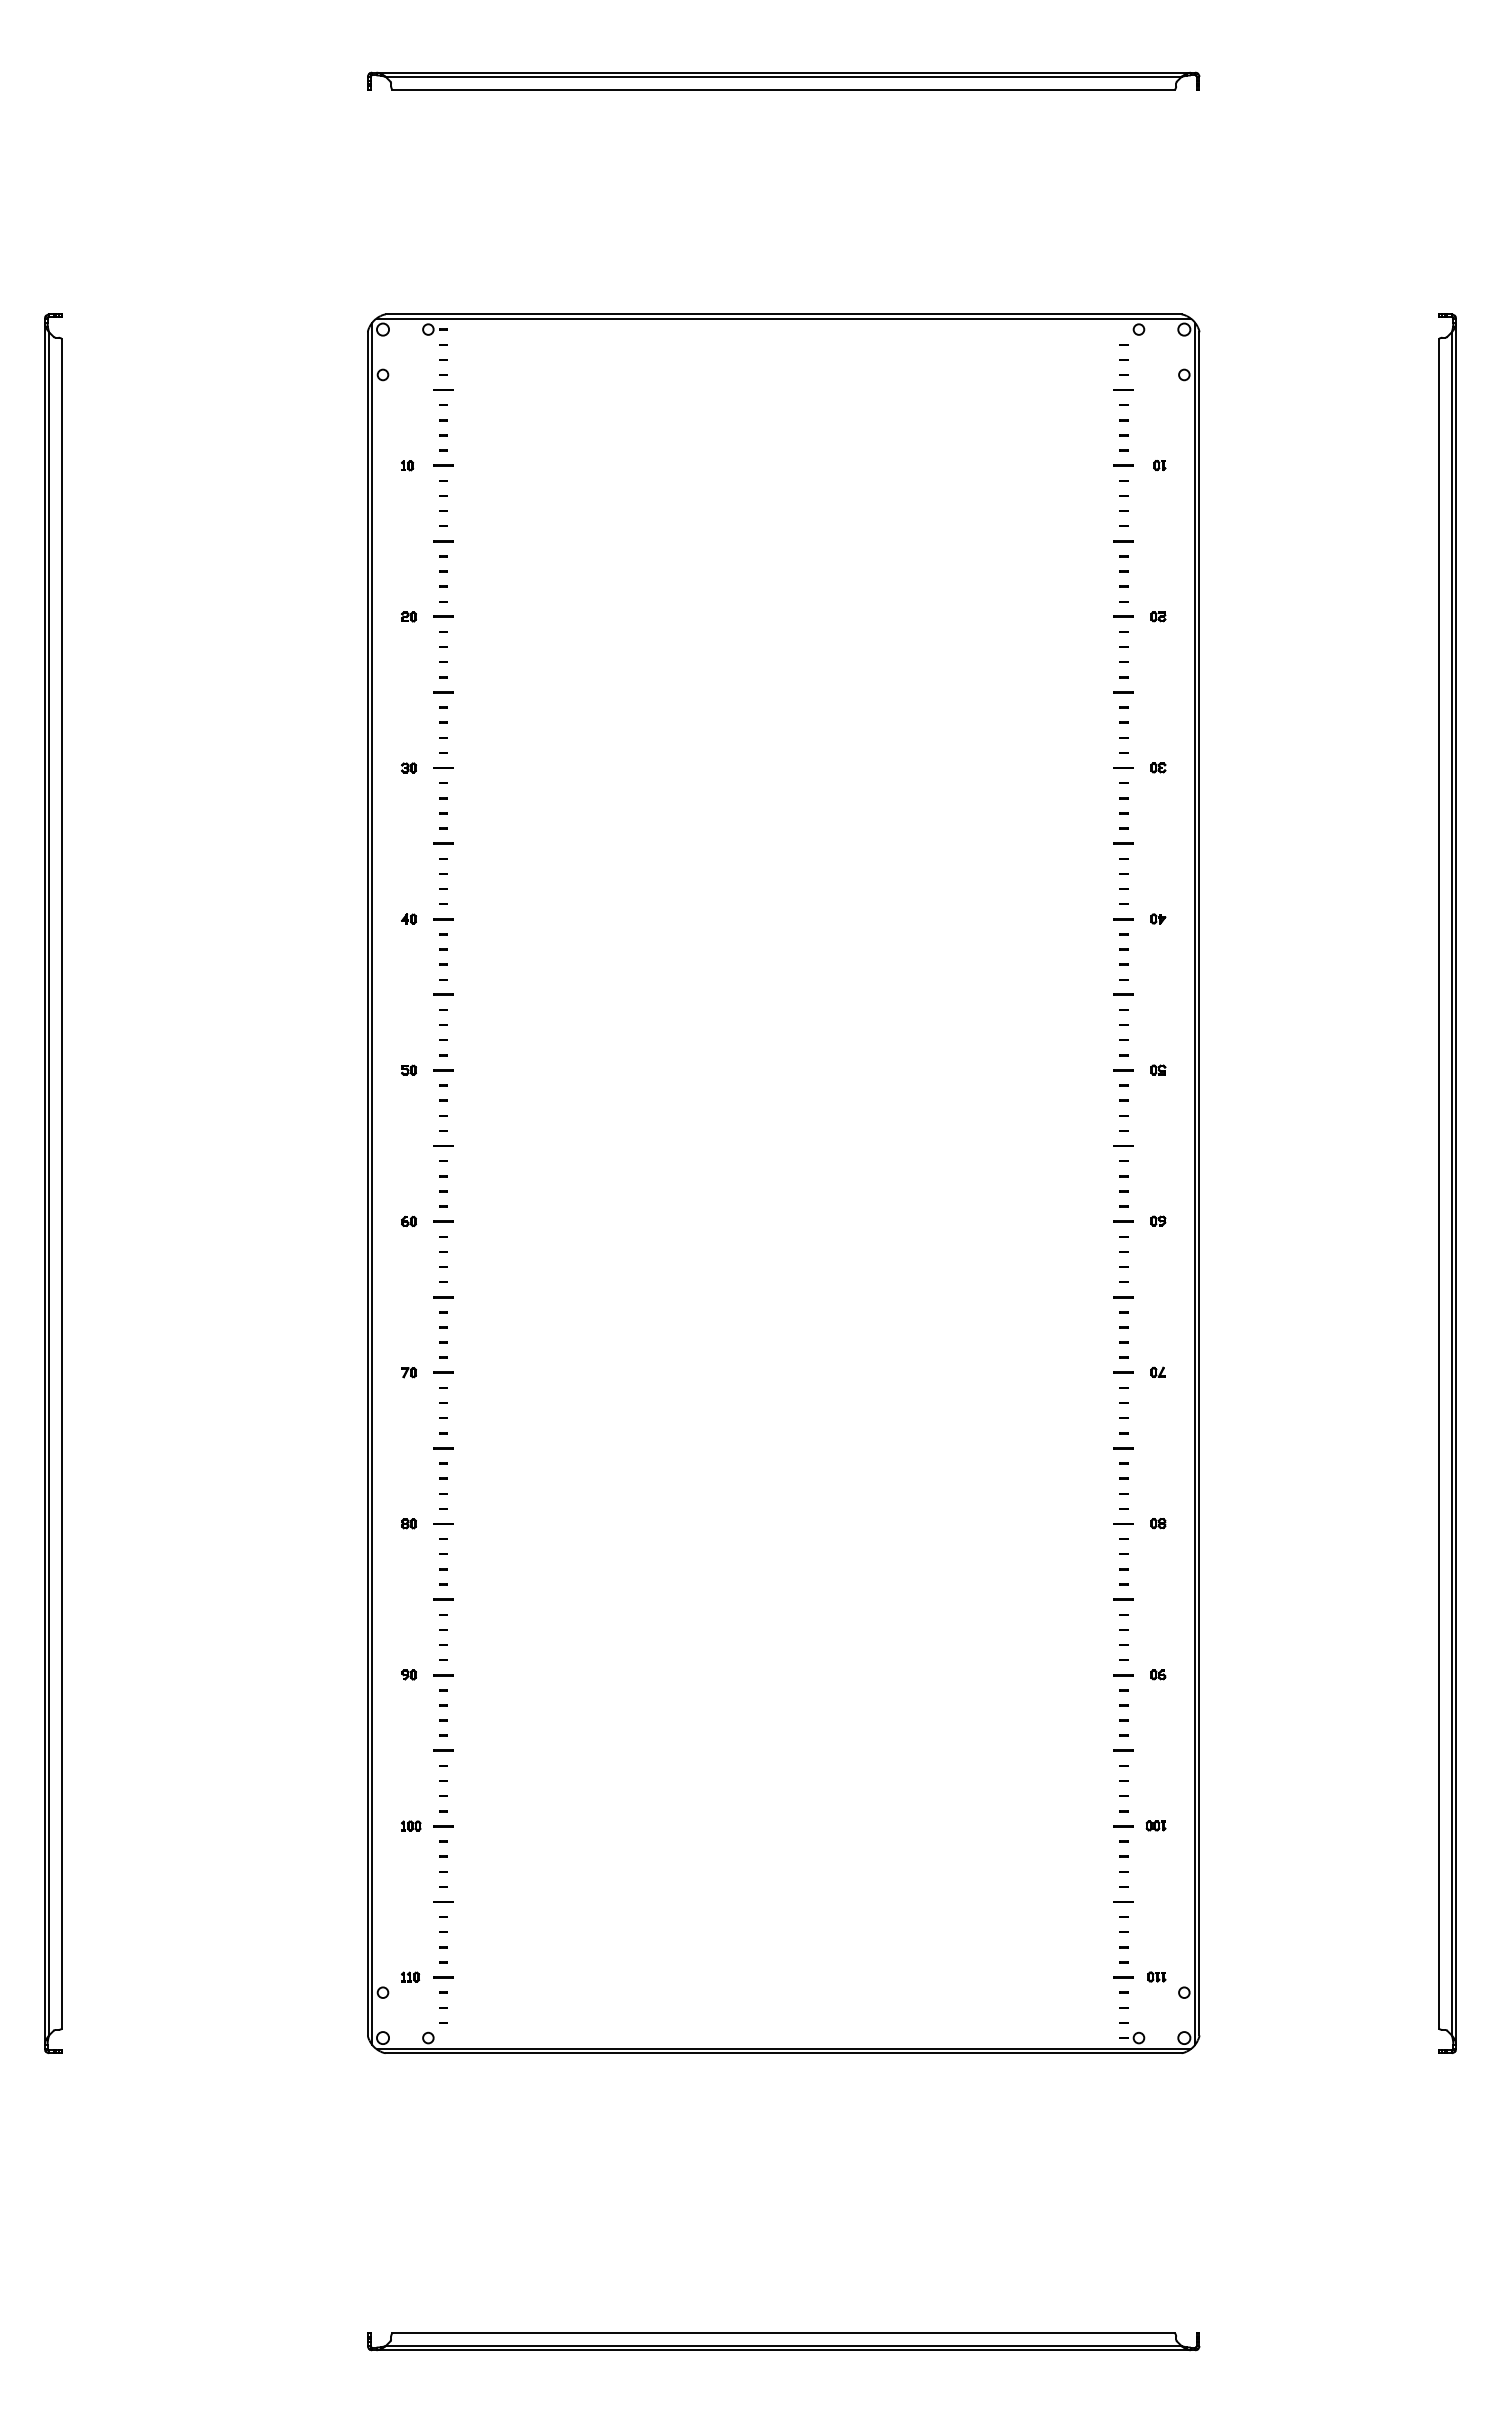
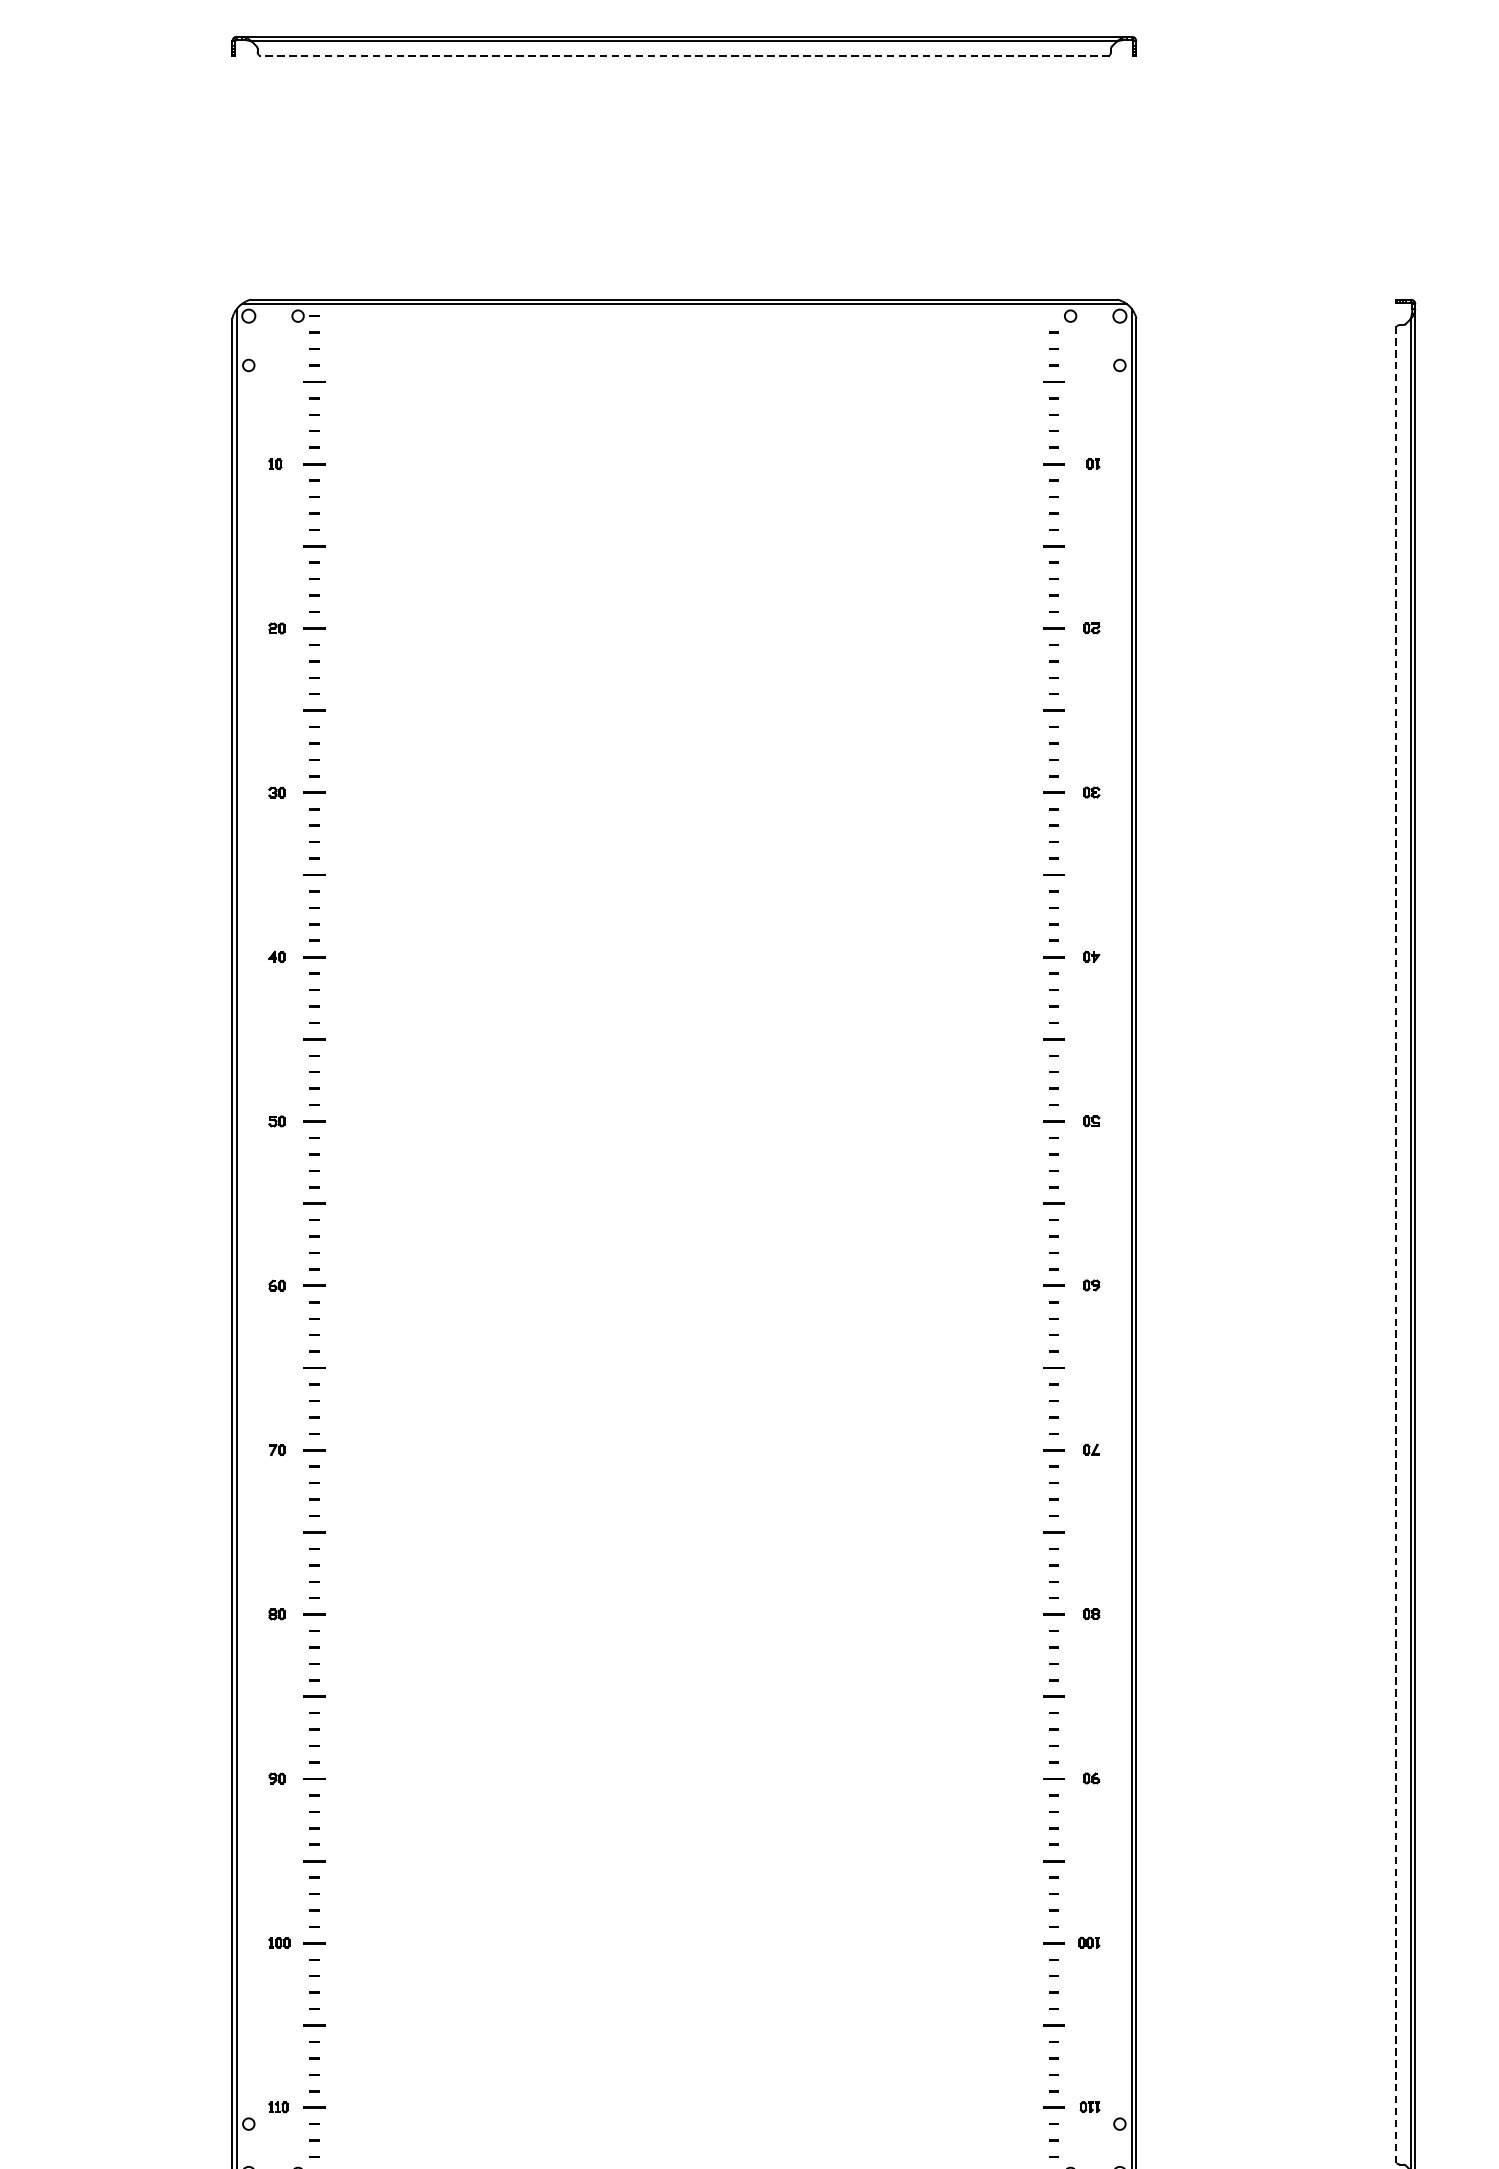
line: (783, 90) -> (684, 56), solid -> dashed
line: (1438, 1183) -> (1396, 1244), solid -> dashed

